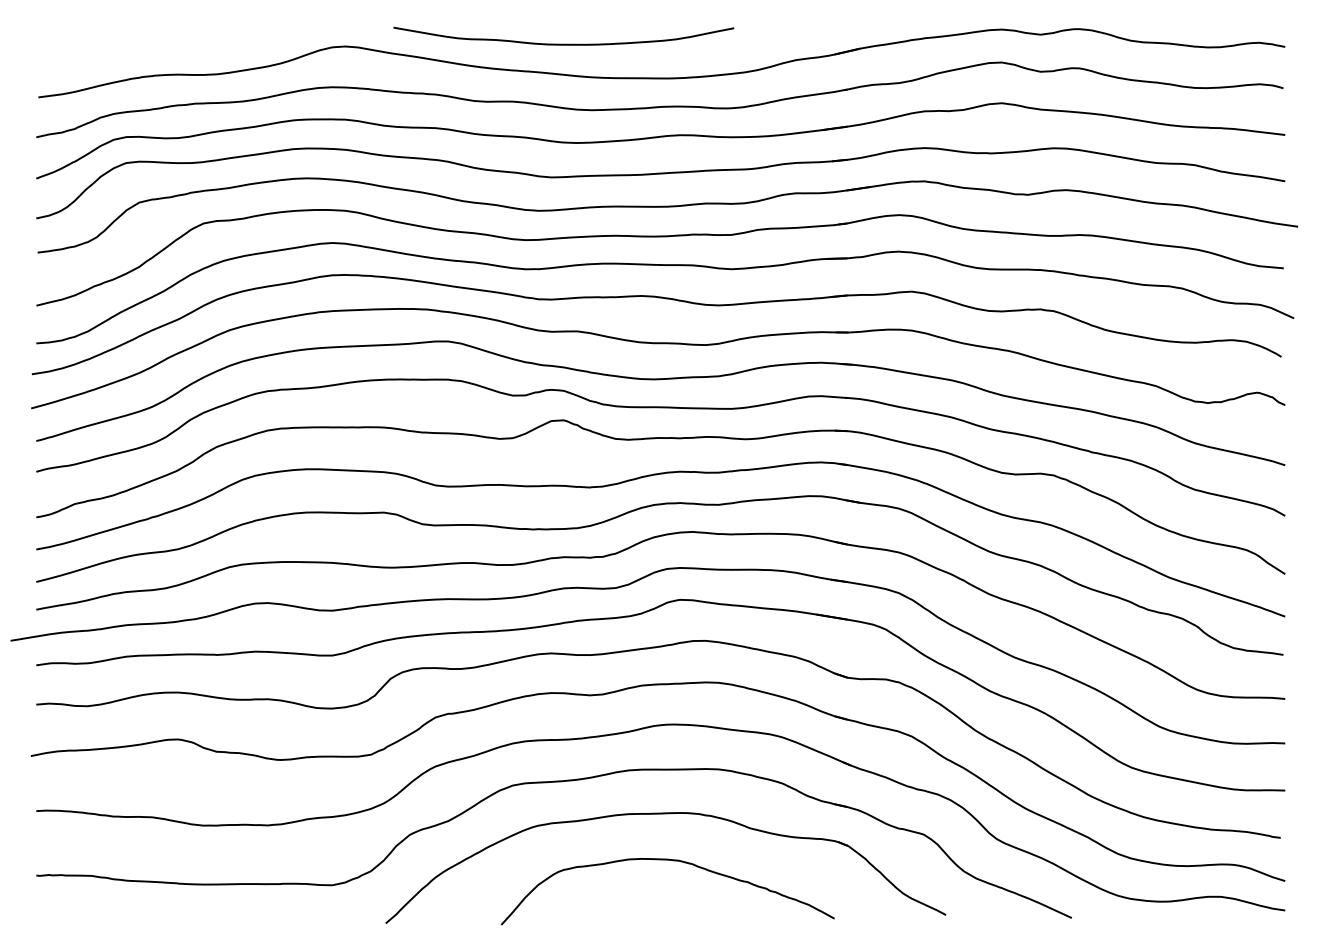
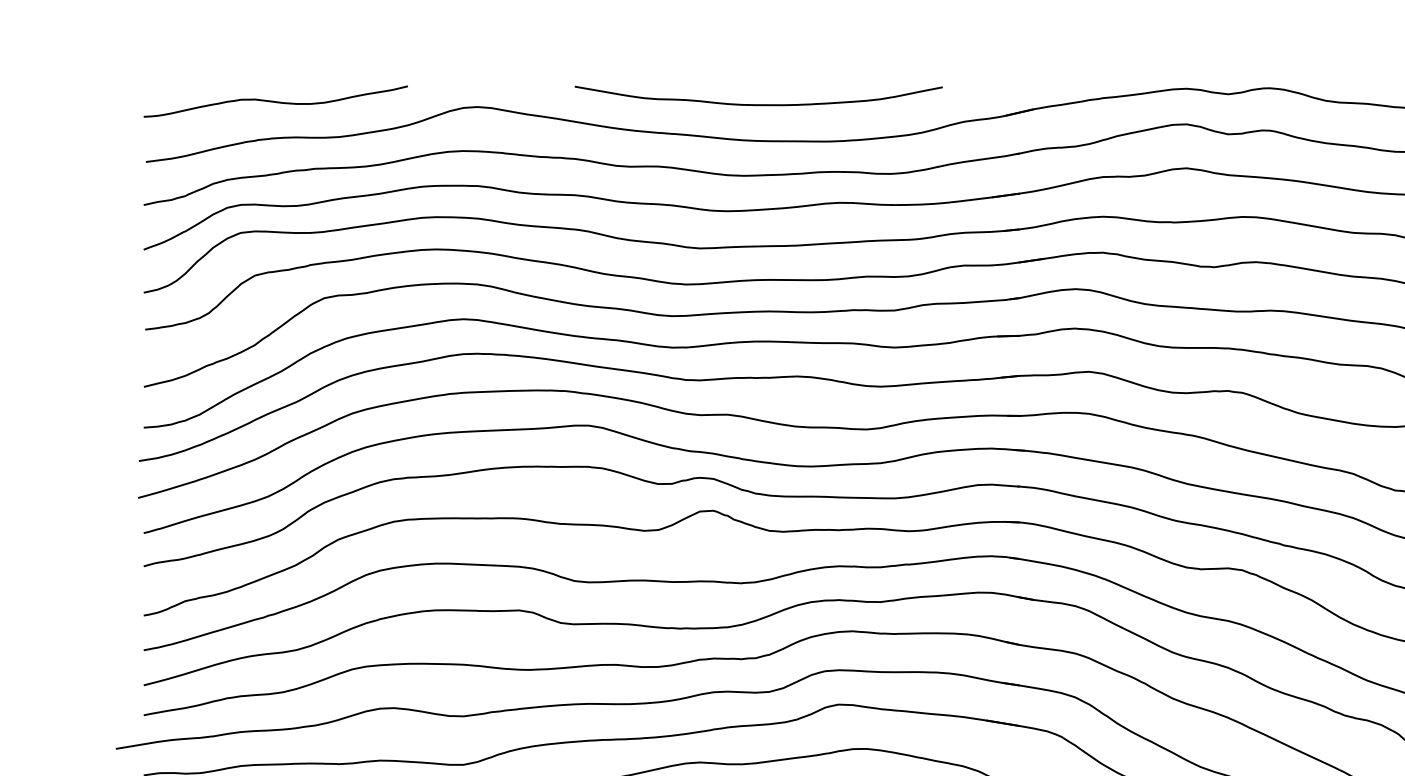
curve: (158, 41) -> (275, 101), added
curve: (563, 43) -> (758, 103), moved

